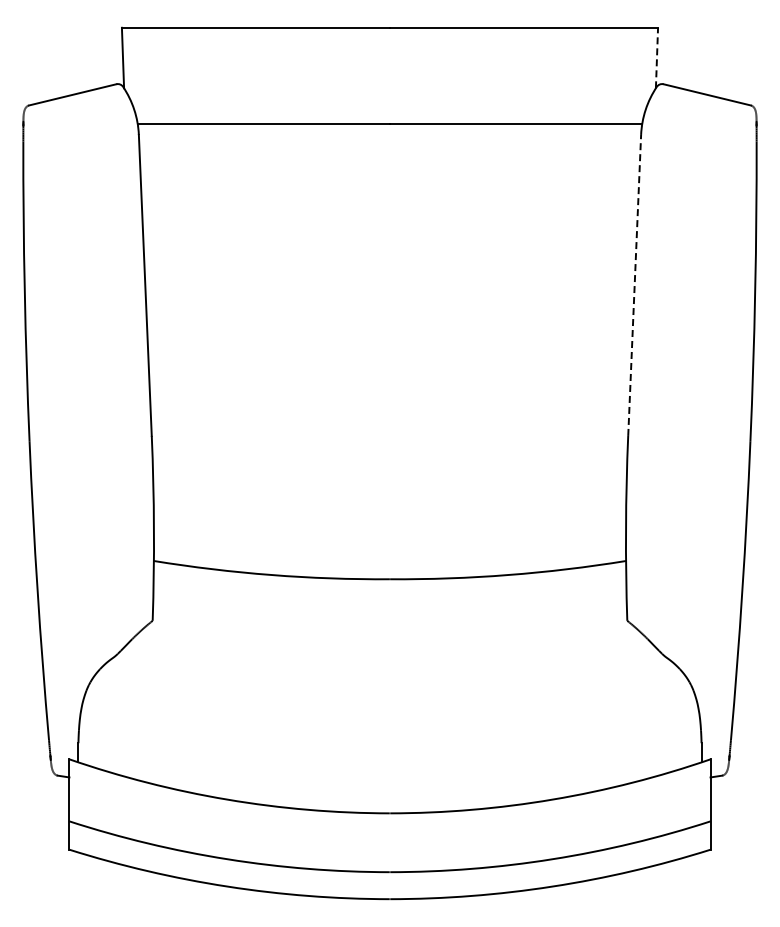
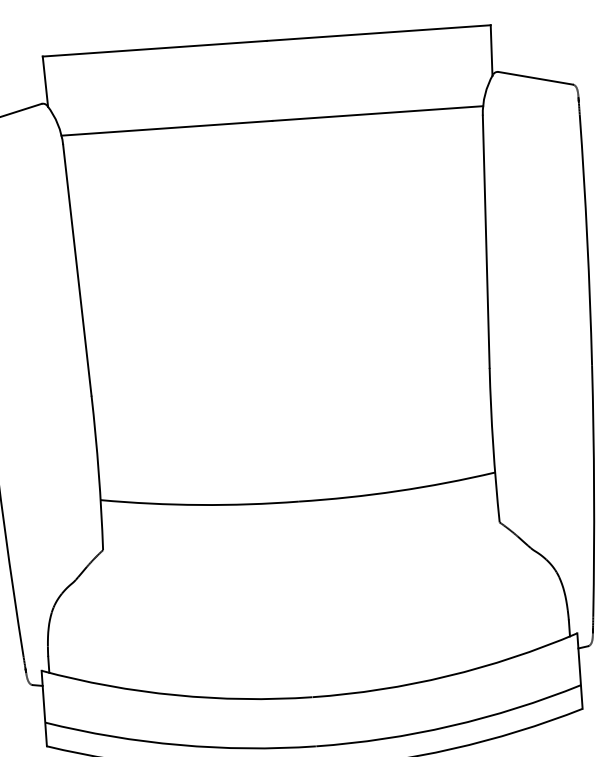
line: (657, 57) -> (491, 49), dashed -> solid
line: (634, 285) -> (486, 241), dashed -> solid

